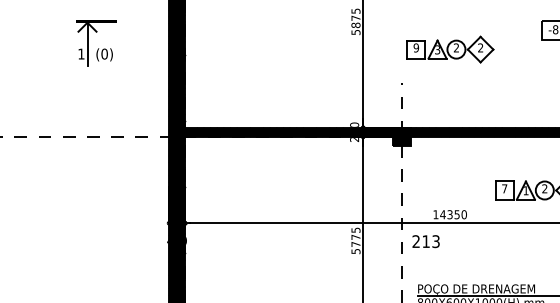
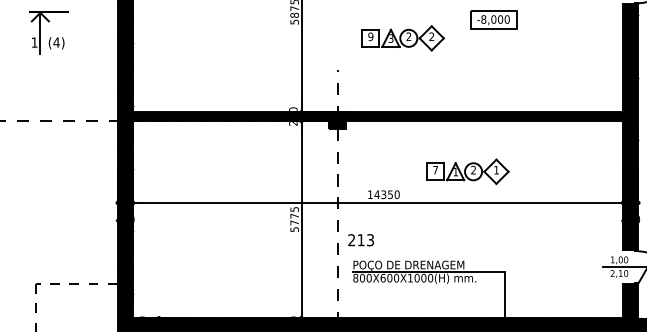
part: (449, 49) -> (402, 38), moved
text: (104, 53) -> (56, 42), (0) -> (4)
text: (425, 241) -> (360, 240), moved

